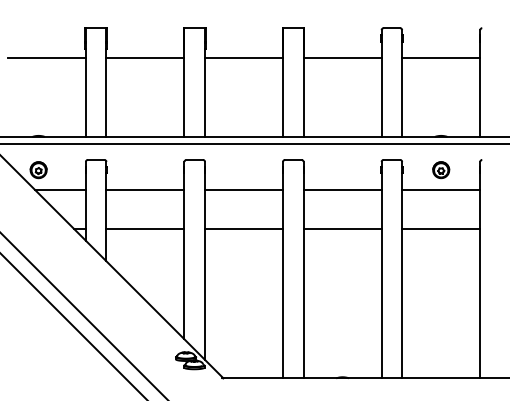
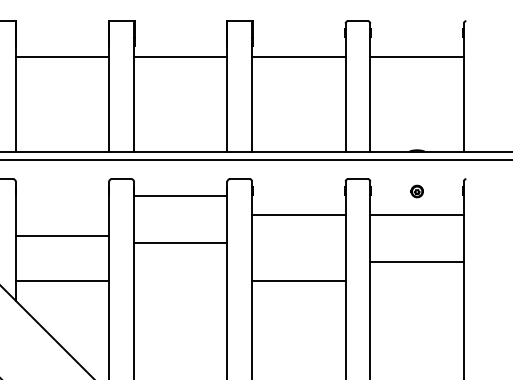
part: (441, 170) -> (417, 191), size x0.6
line: (145, 189) -> (62, 236), moved
line: (244, 189) -> (181, 195), moved
line: (145, 228) -> (62, 280), moved
line: (244, 228) -> (181, 242), moved
line: (342, 228) -> (298, 280), moved

